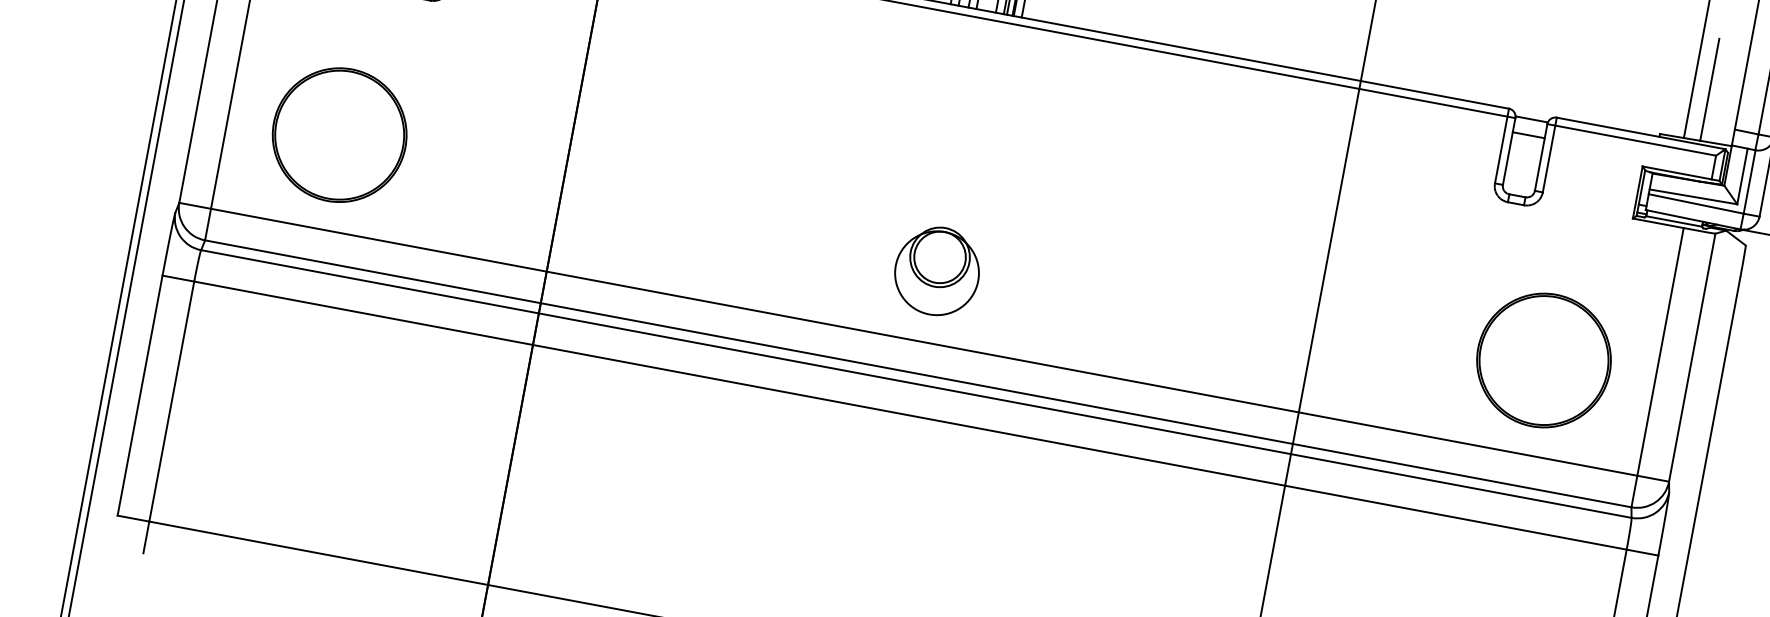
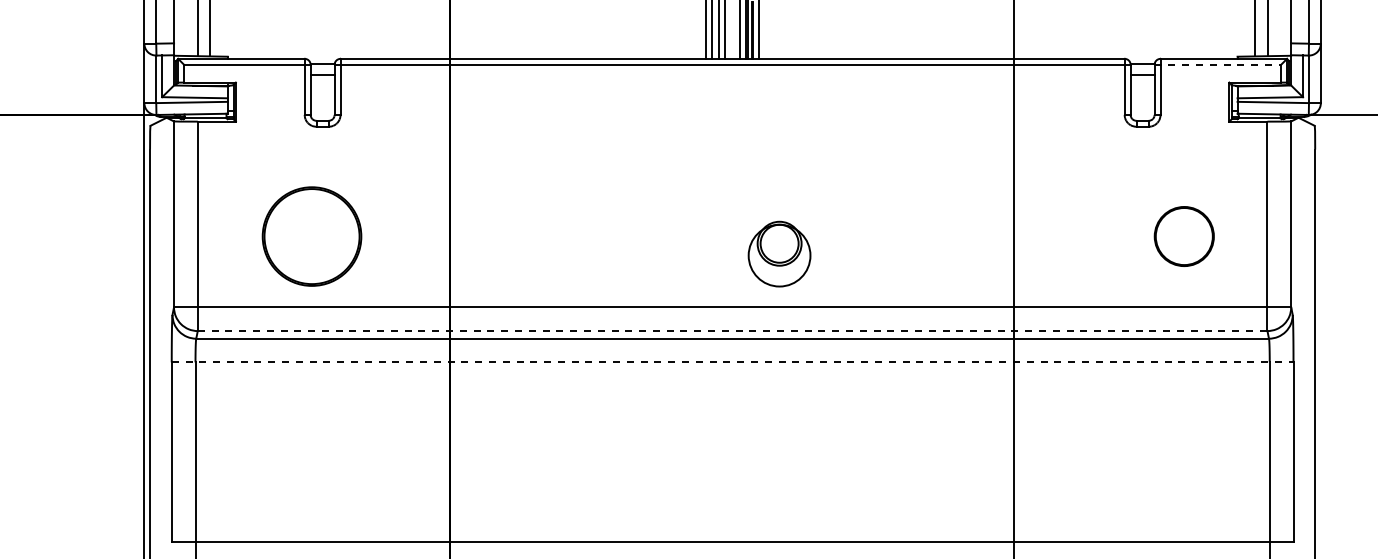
part: (338, 134) -> (311, 236), moved
line: (1632, 139) -> (1218, 64), solid -> dashed
part: (937, 270) -> (779, 253), moved
part: (1544, 360) -> (1184, 236), size x0.6
line: (918, 374) -> (732, 331), solid -> dashed
line: (910, 415) -> (732, 362), solid -> dashed

